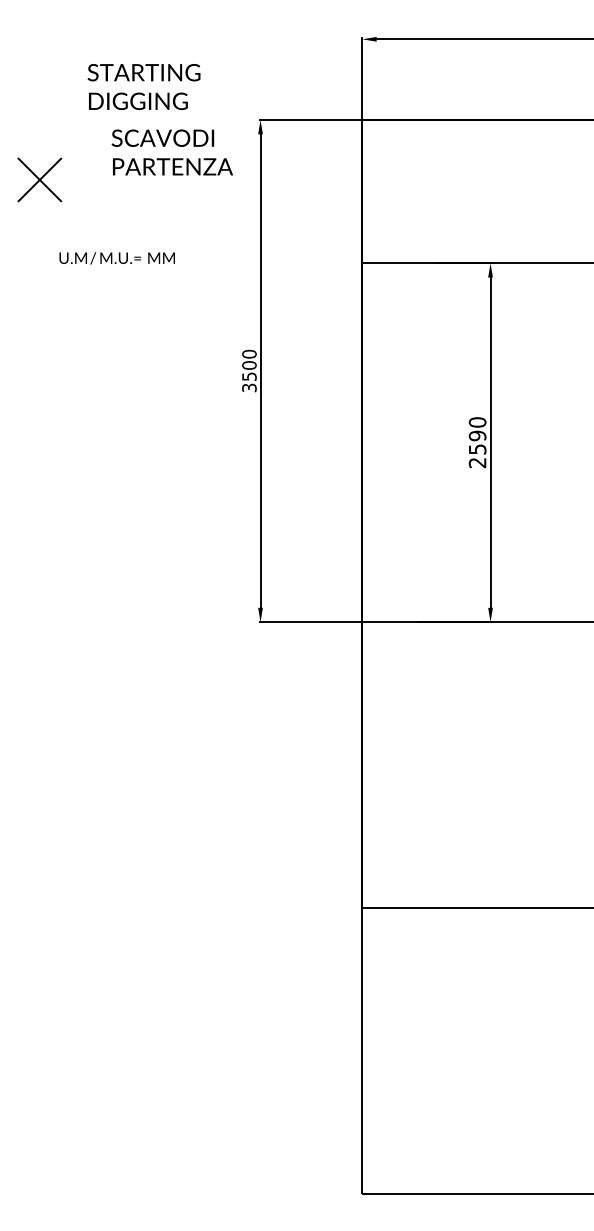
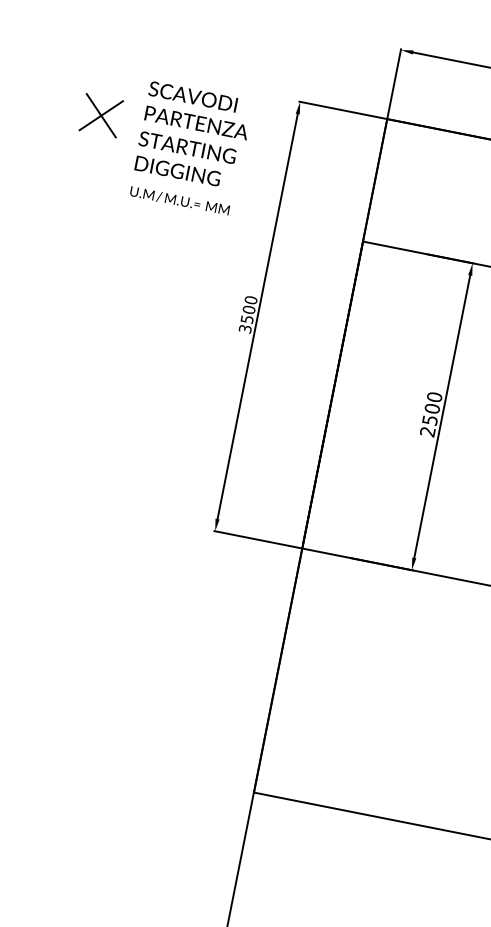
text: (143, 86) -> (184, 159), moved
text: (171, 152) -> (198, 110), moved
text: (116, 258) -> (179, 200), moved
text: (477, 435) -> (432, 408), 2590 -> 2500

